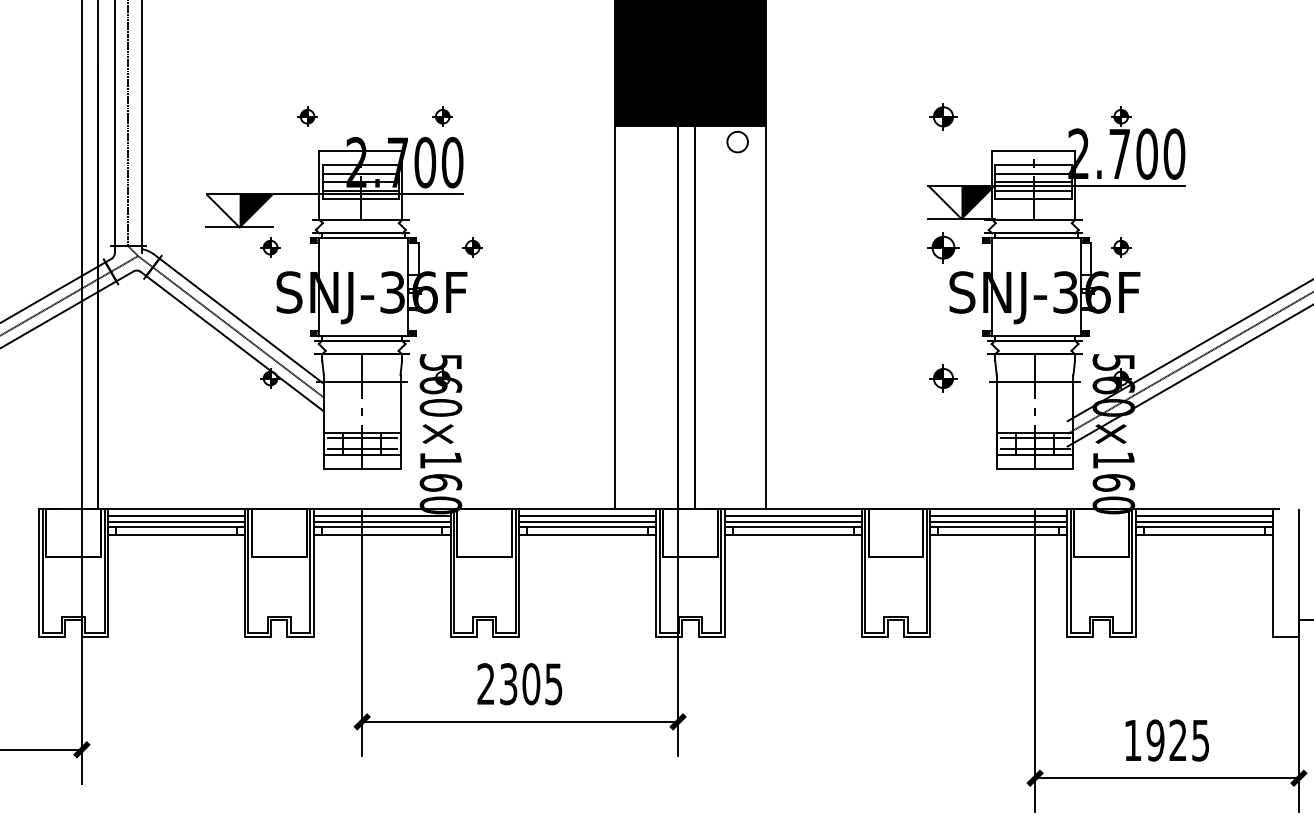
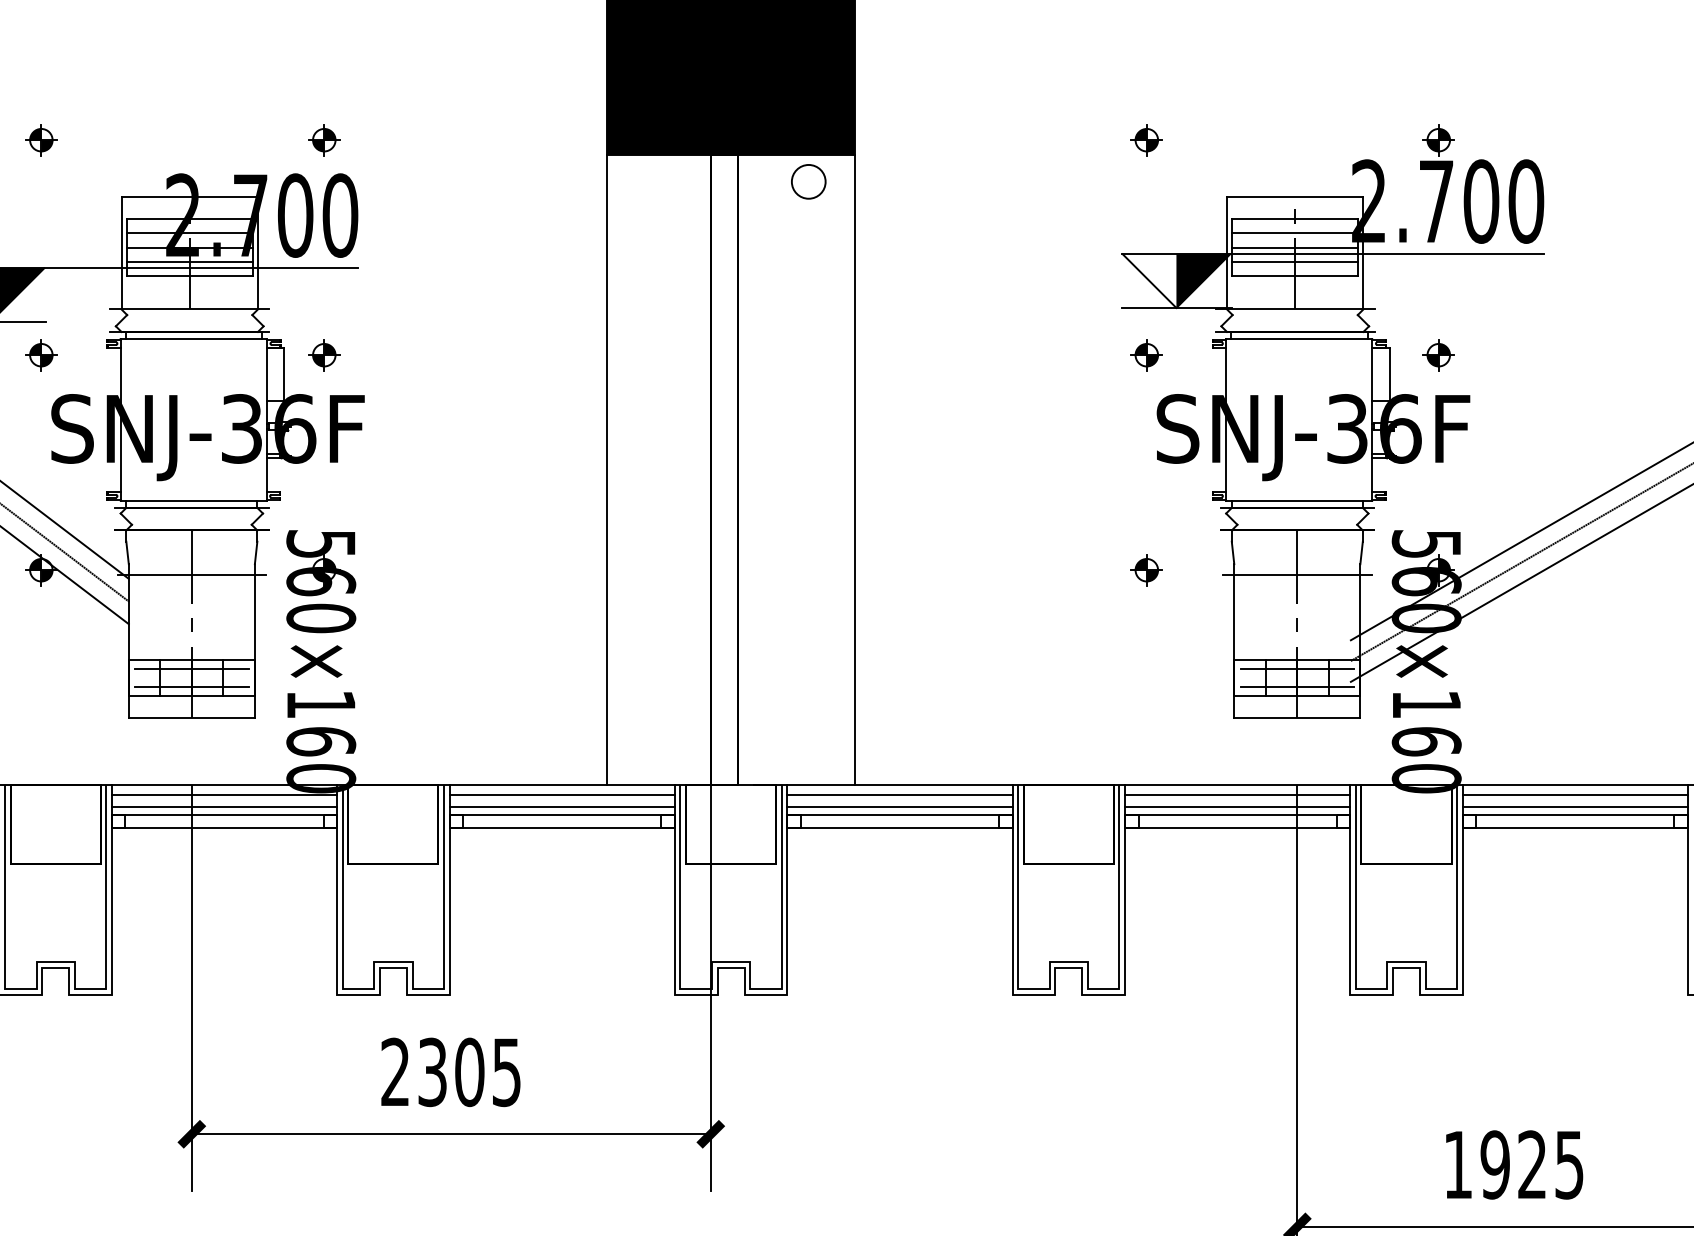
part: (307, 116) -> (41, 139), moved
part: (943, 116) -> (1146, 139), size x0.71
part: (472, 247) -> (323, 354), moved
part: (943, 247) -> (1146, 354), size x0.62
part: (943, 378) -> (1146, 570), size x0.71

